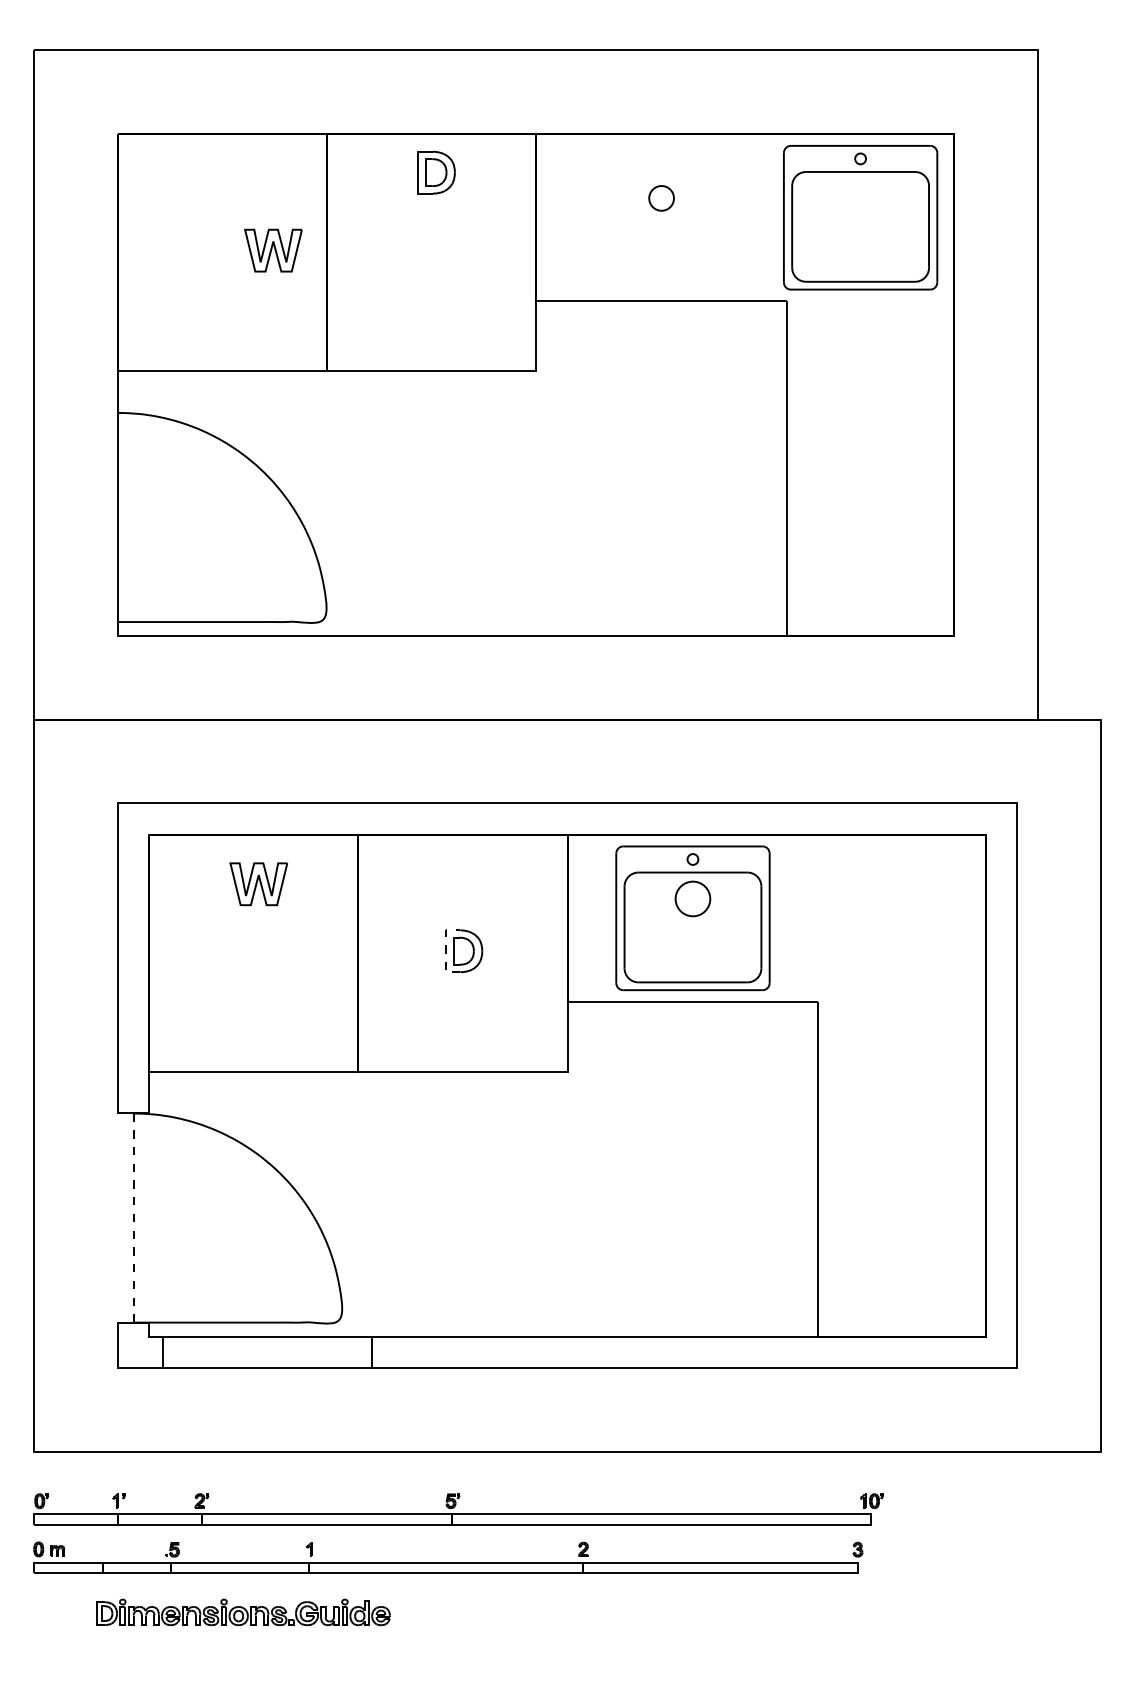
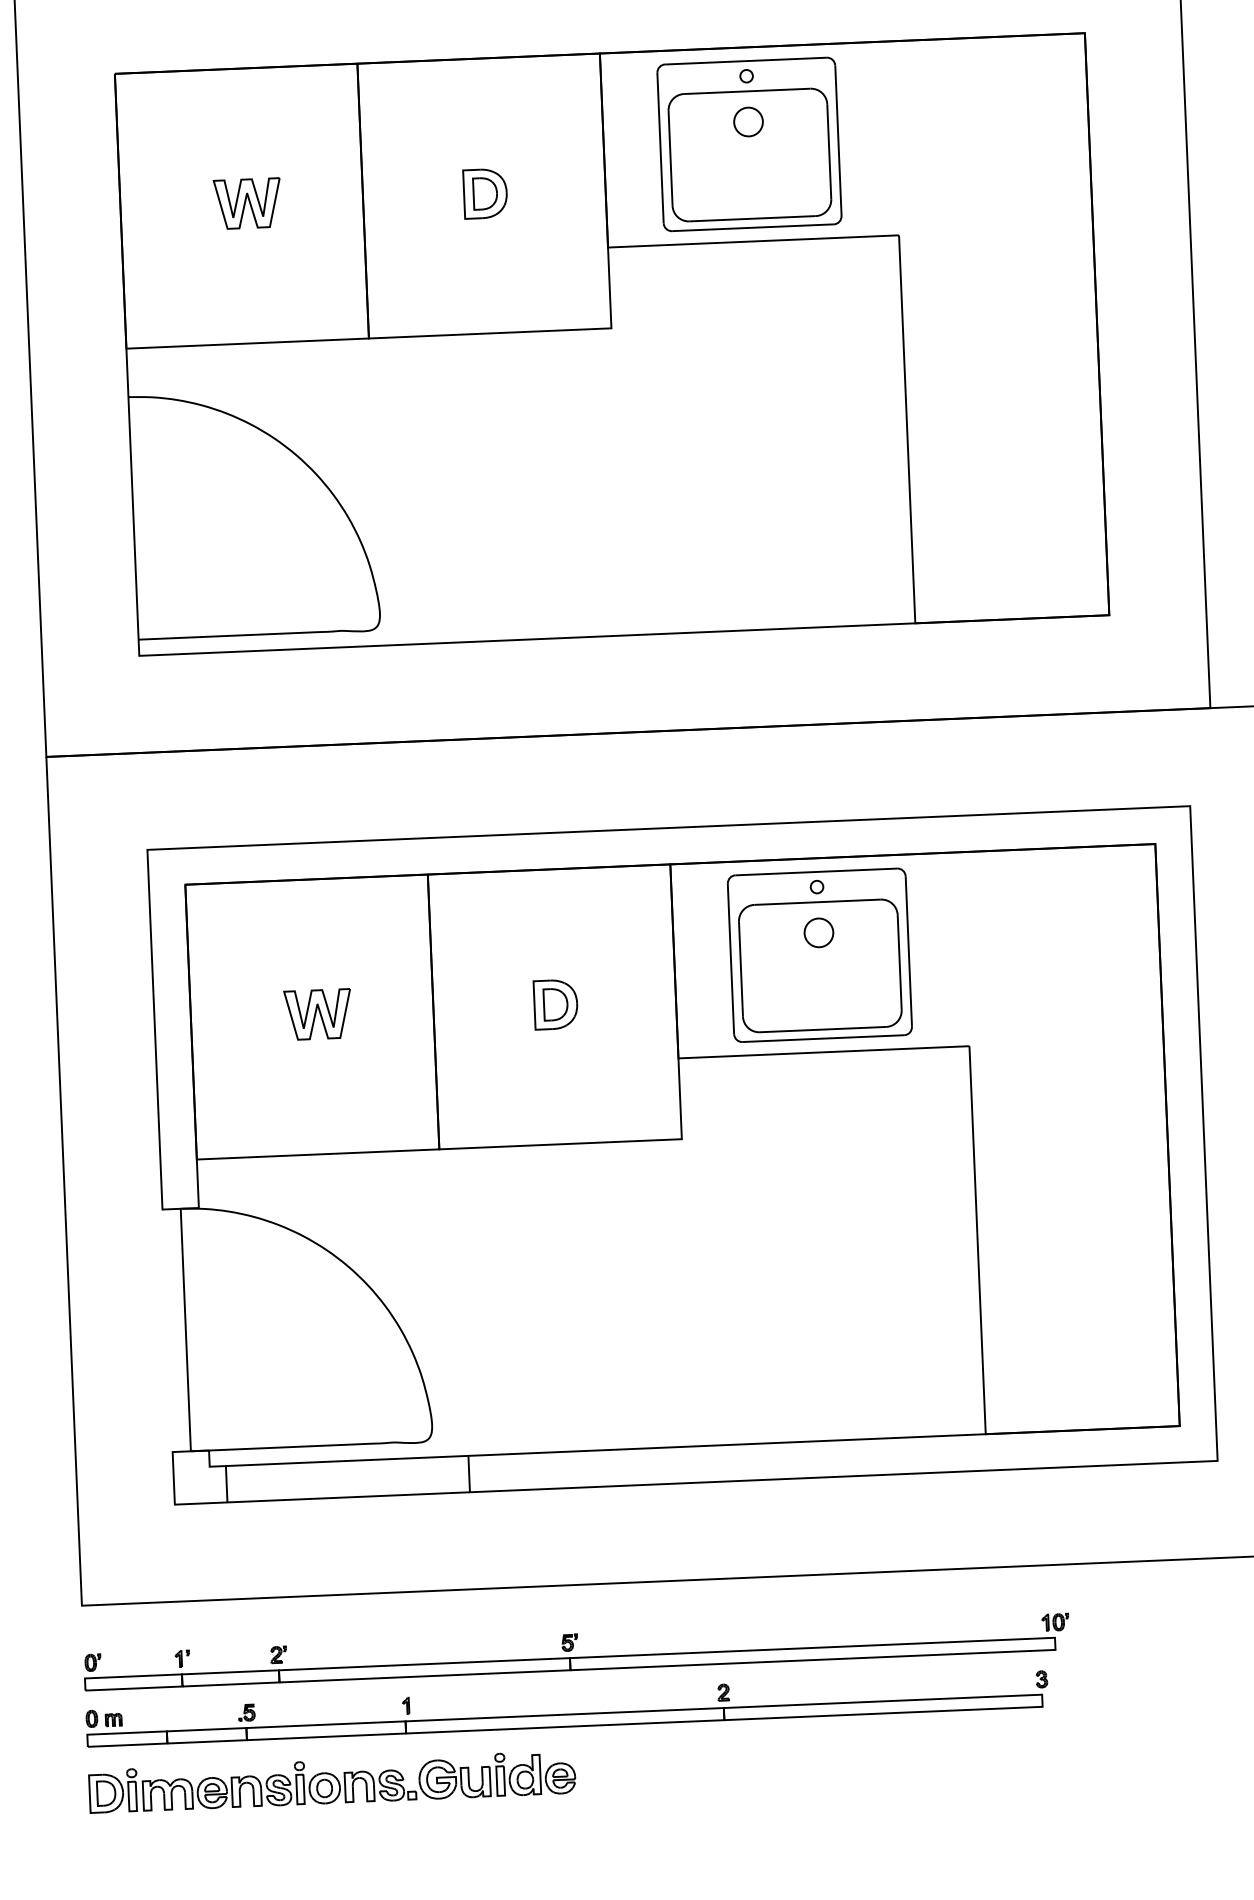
part: (436, 172) -> (485, 193), moved
part: (860, 217) -> (749, 144), moved
part: (273, 250) -> (247, 203), moved
part: (258, 884) -> (317, 1014), moved
circle: (692, 898) -> (818, 932), size x0.71
line: (445, 951) -> (534, 1005), dashed -> solid
line: (133, 1218) -> (185, 1330), dashed -> solid
part: (243, 1612) -> (332, 1782), size x1.43

